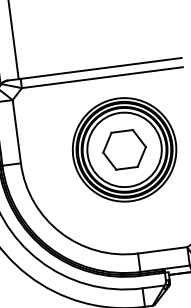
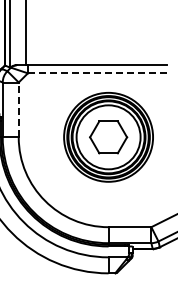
line: (102, 77) -> (97, 73), solid -> dashed
line: (16, 131) -> (18, 109), solid -> dashed

